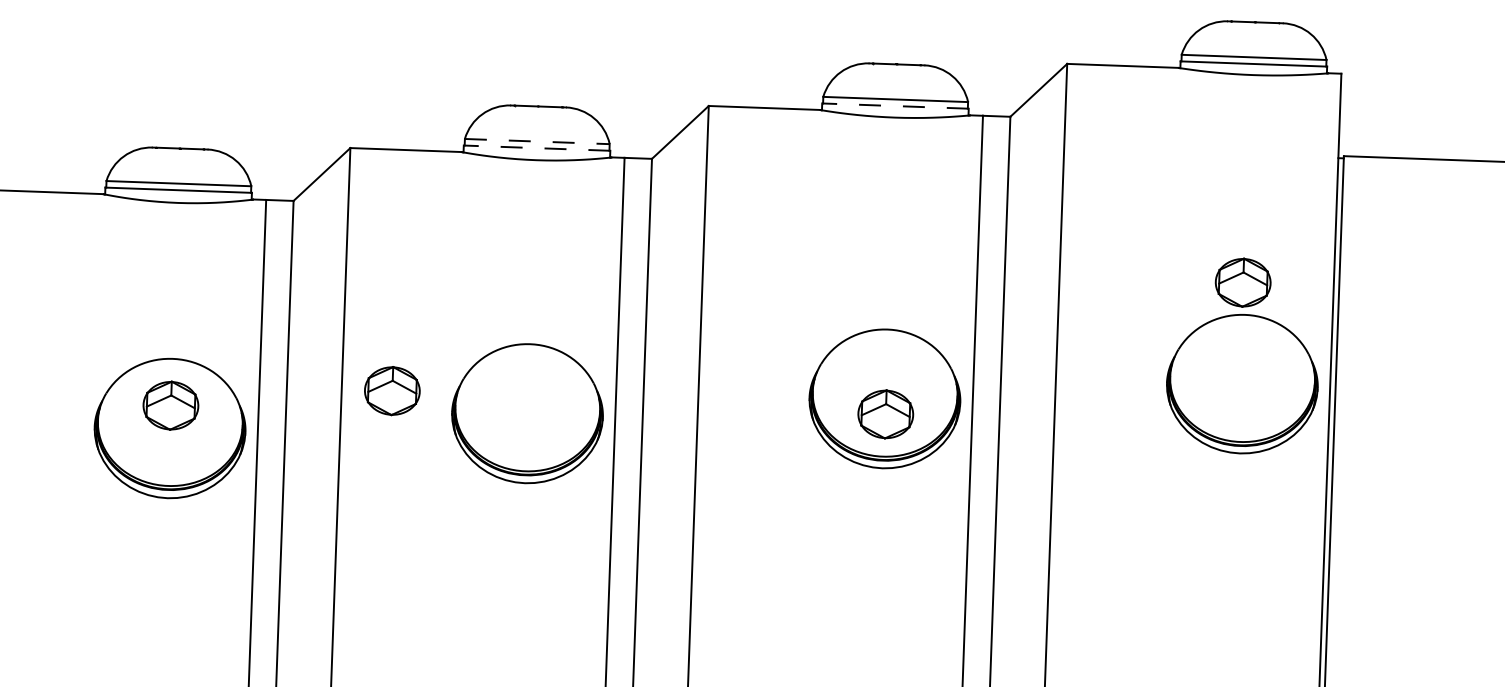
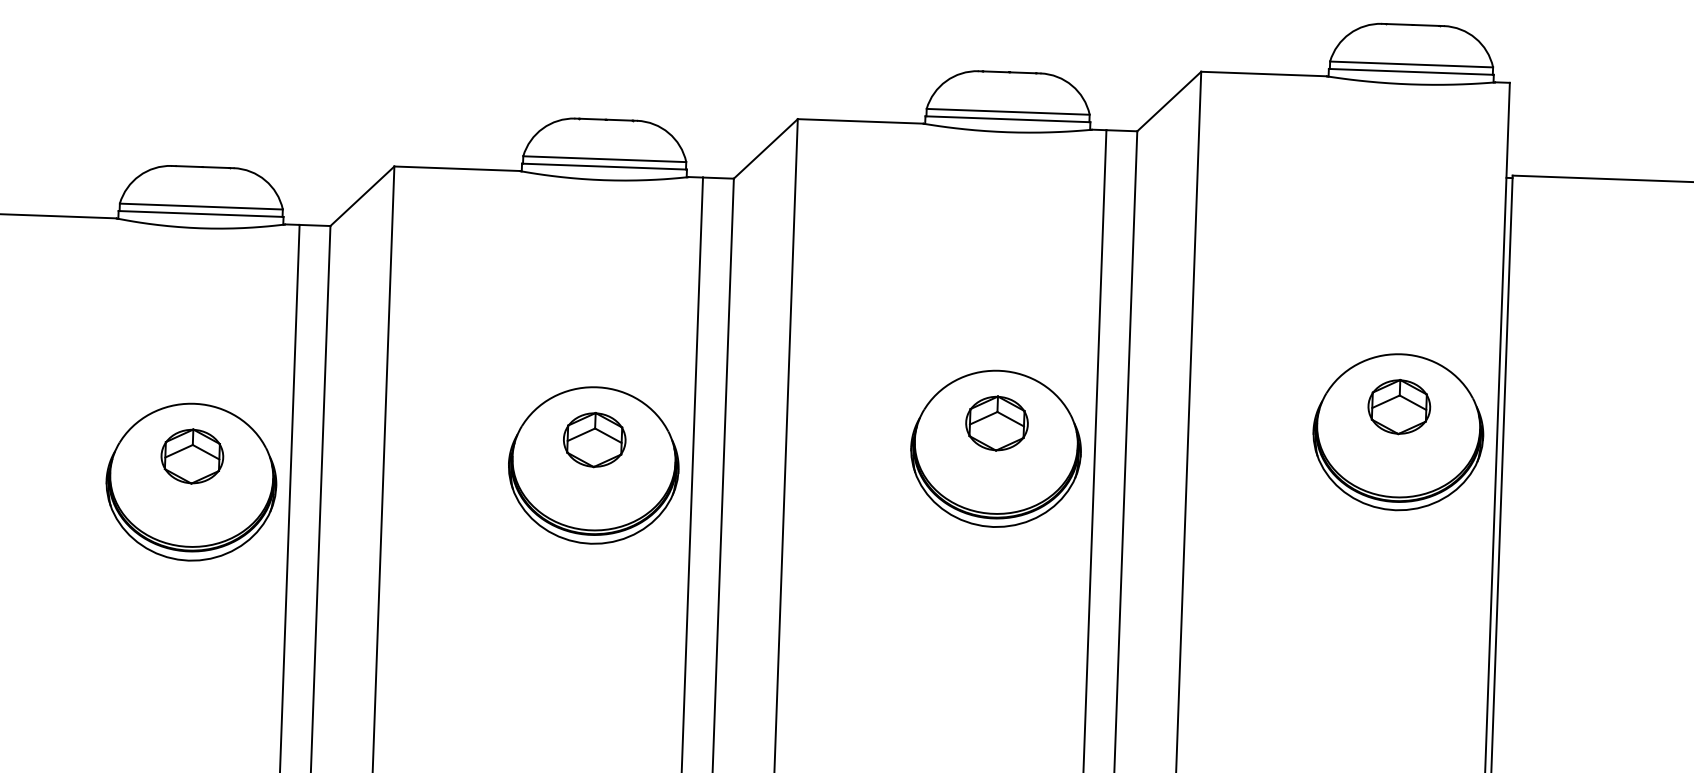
line: (894, 106) -> (1006, 119), dashed -> solid
line: (537, 141) -> (604, 159), dashed -> solid
line: (536, 148) -> (603, 167), dashed -> solid
part: (1242, 282) -> (1398, 406), moved
part: (392, 391) -> (594, 440), moved
part: (885, 414) -> (996, 423), moved

